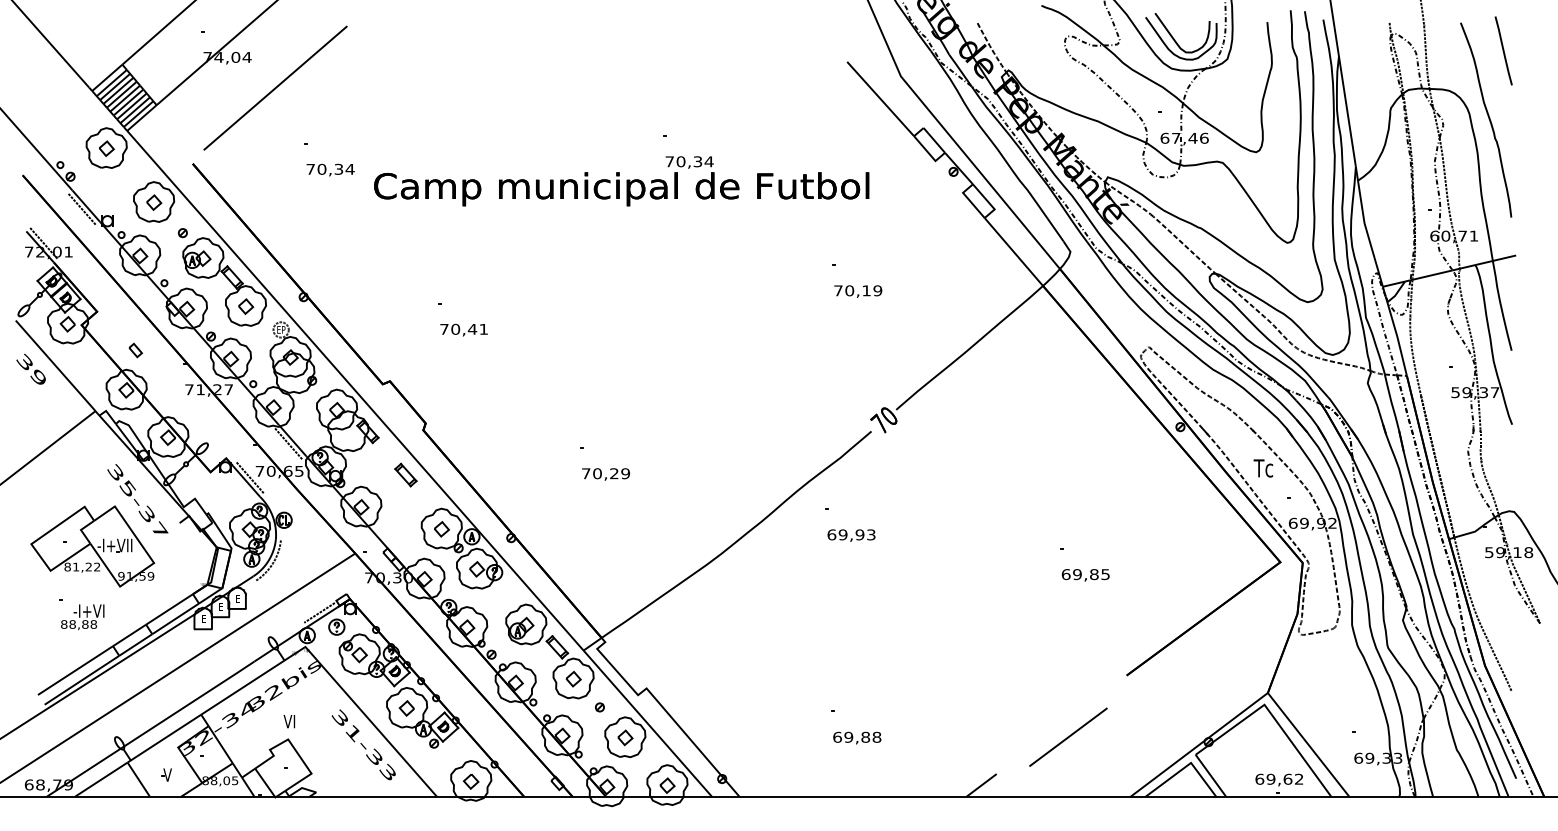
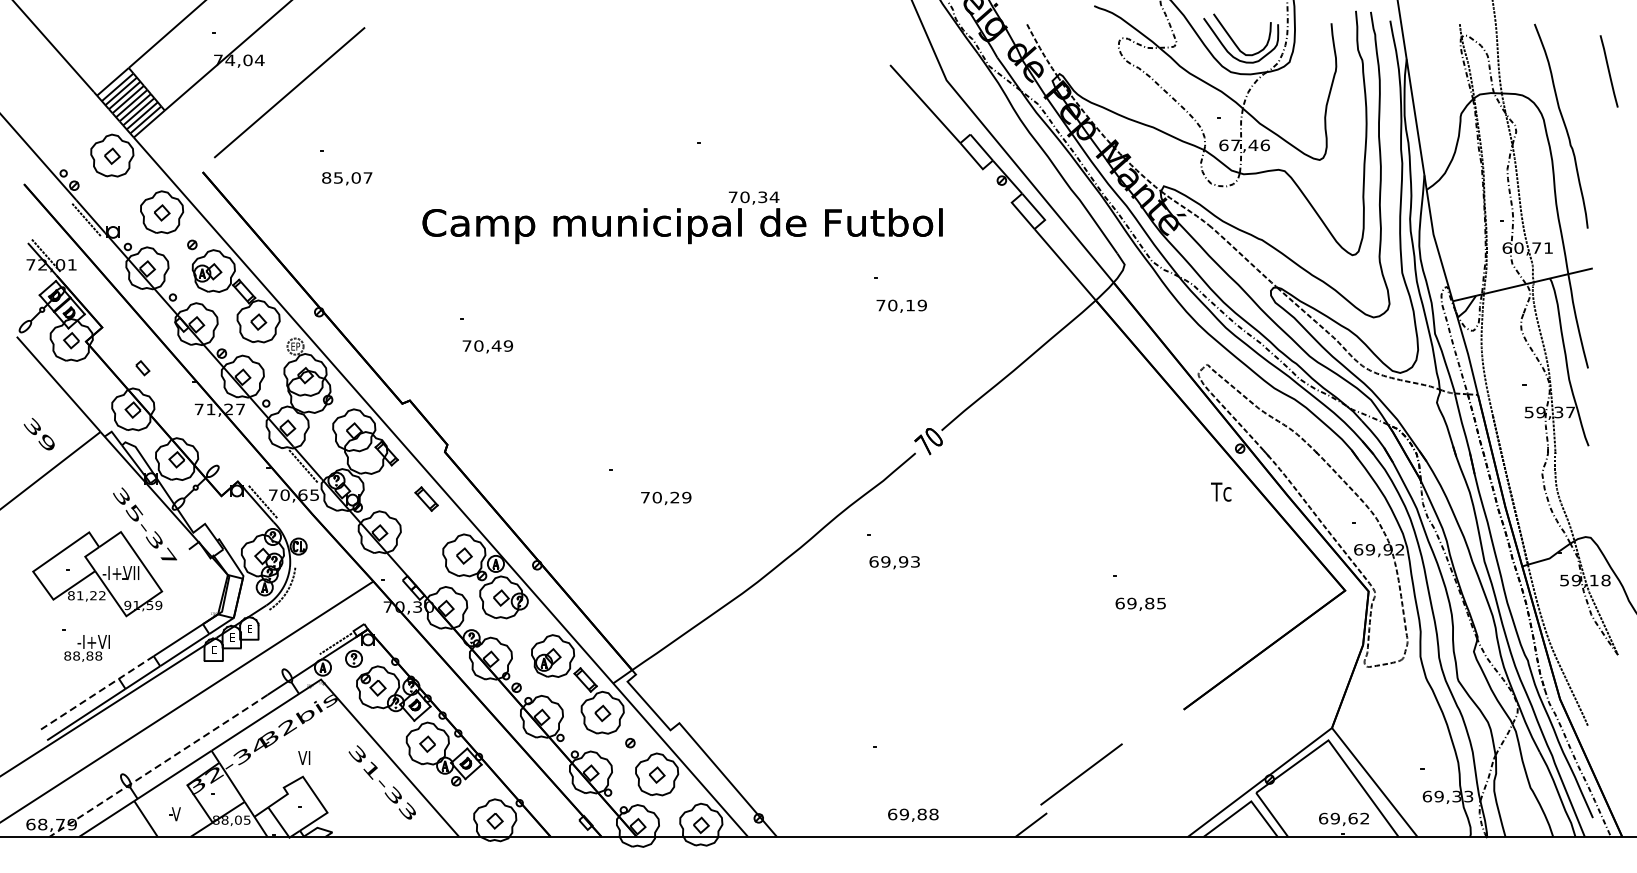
line: (1503, 50) -> (1608, 70), moved
text: (330, 168) -> (347, 177), 70,34 -> 85,07
text: (621, 181) -> (682, 218), moved
text: (483, 328) -> (508, 345), 70,41 -> 70,49
text: (30, 368) -> (38, 433), moved
text: (1263, 468) -> (1221, 492), moved
text: (605, 474) -> (665, 498), moved
line: (92, 659) -> (97, 692), solid -> dashed
line: (151, 728) -> (159, 765), solid -> dashed
line: (1068, 736) -> (1081, 773), moved
text: (857, 737) -> (913, 814), moved

